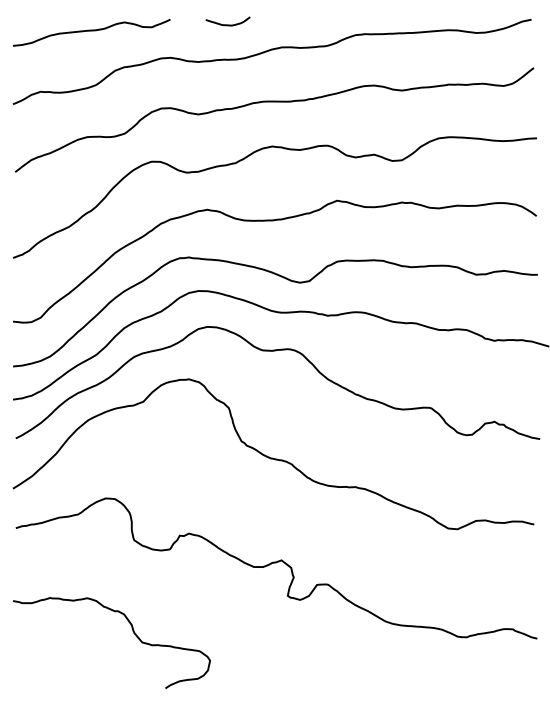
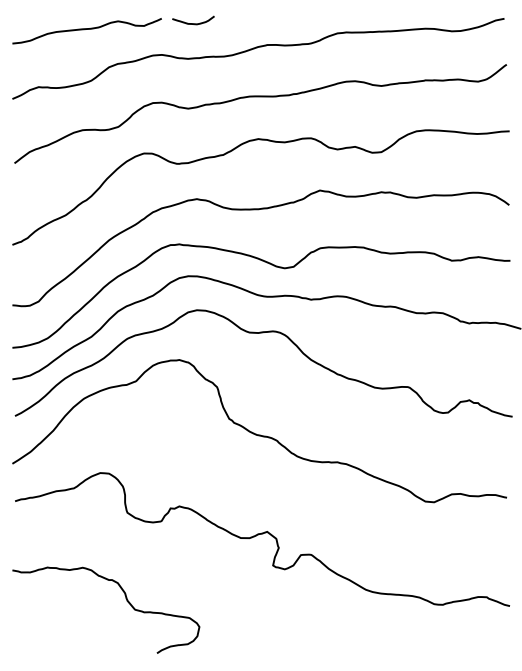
curve: (228, 24) -> (193, 23), moved

